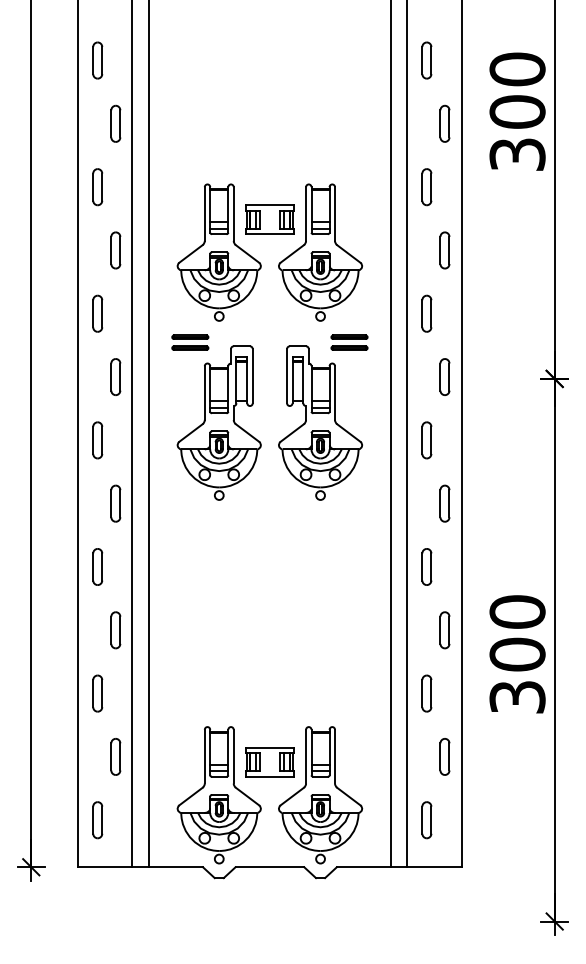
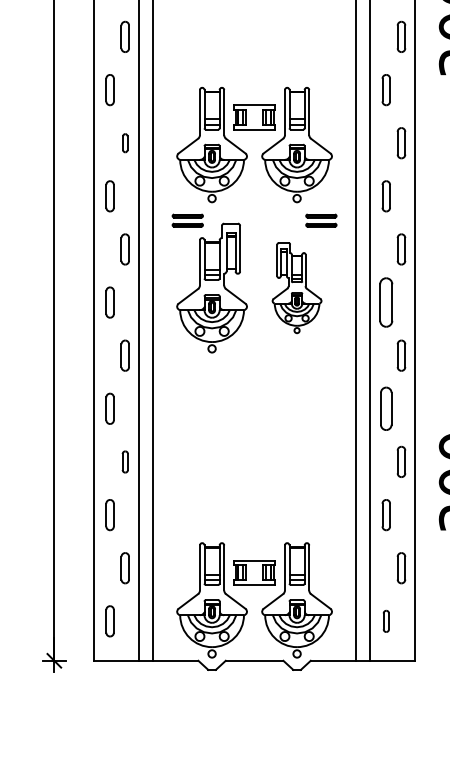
part: (115, 250) -> (125, 143), size x0.6
part: (320, 422) -> (297, 287), size x0.7
part: (426, 440) -> (386, 302), size x1.6
part: (426, 566) -> (386, 408), size x1.4
part: (115, 630) -> (125, 462), size x0.7
part: (426, 820) -> (386, 621), size x0.7

